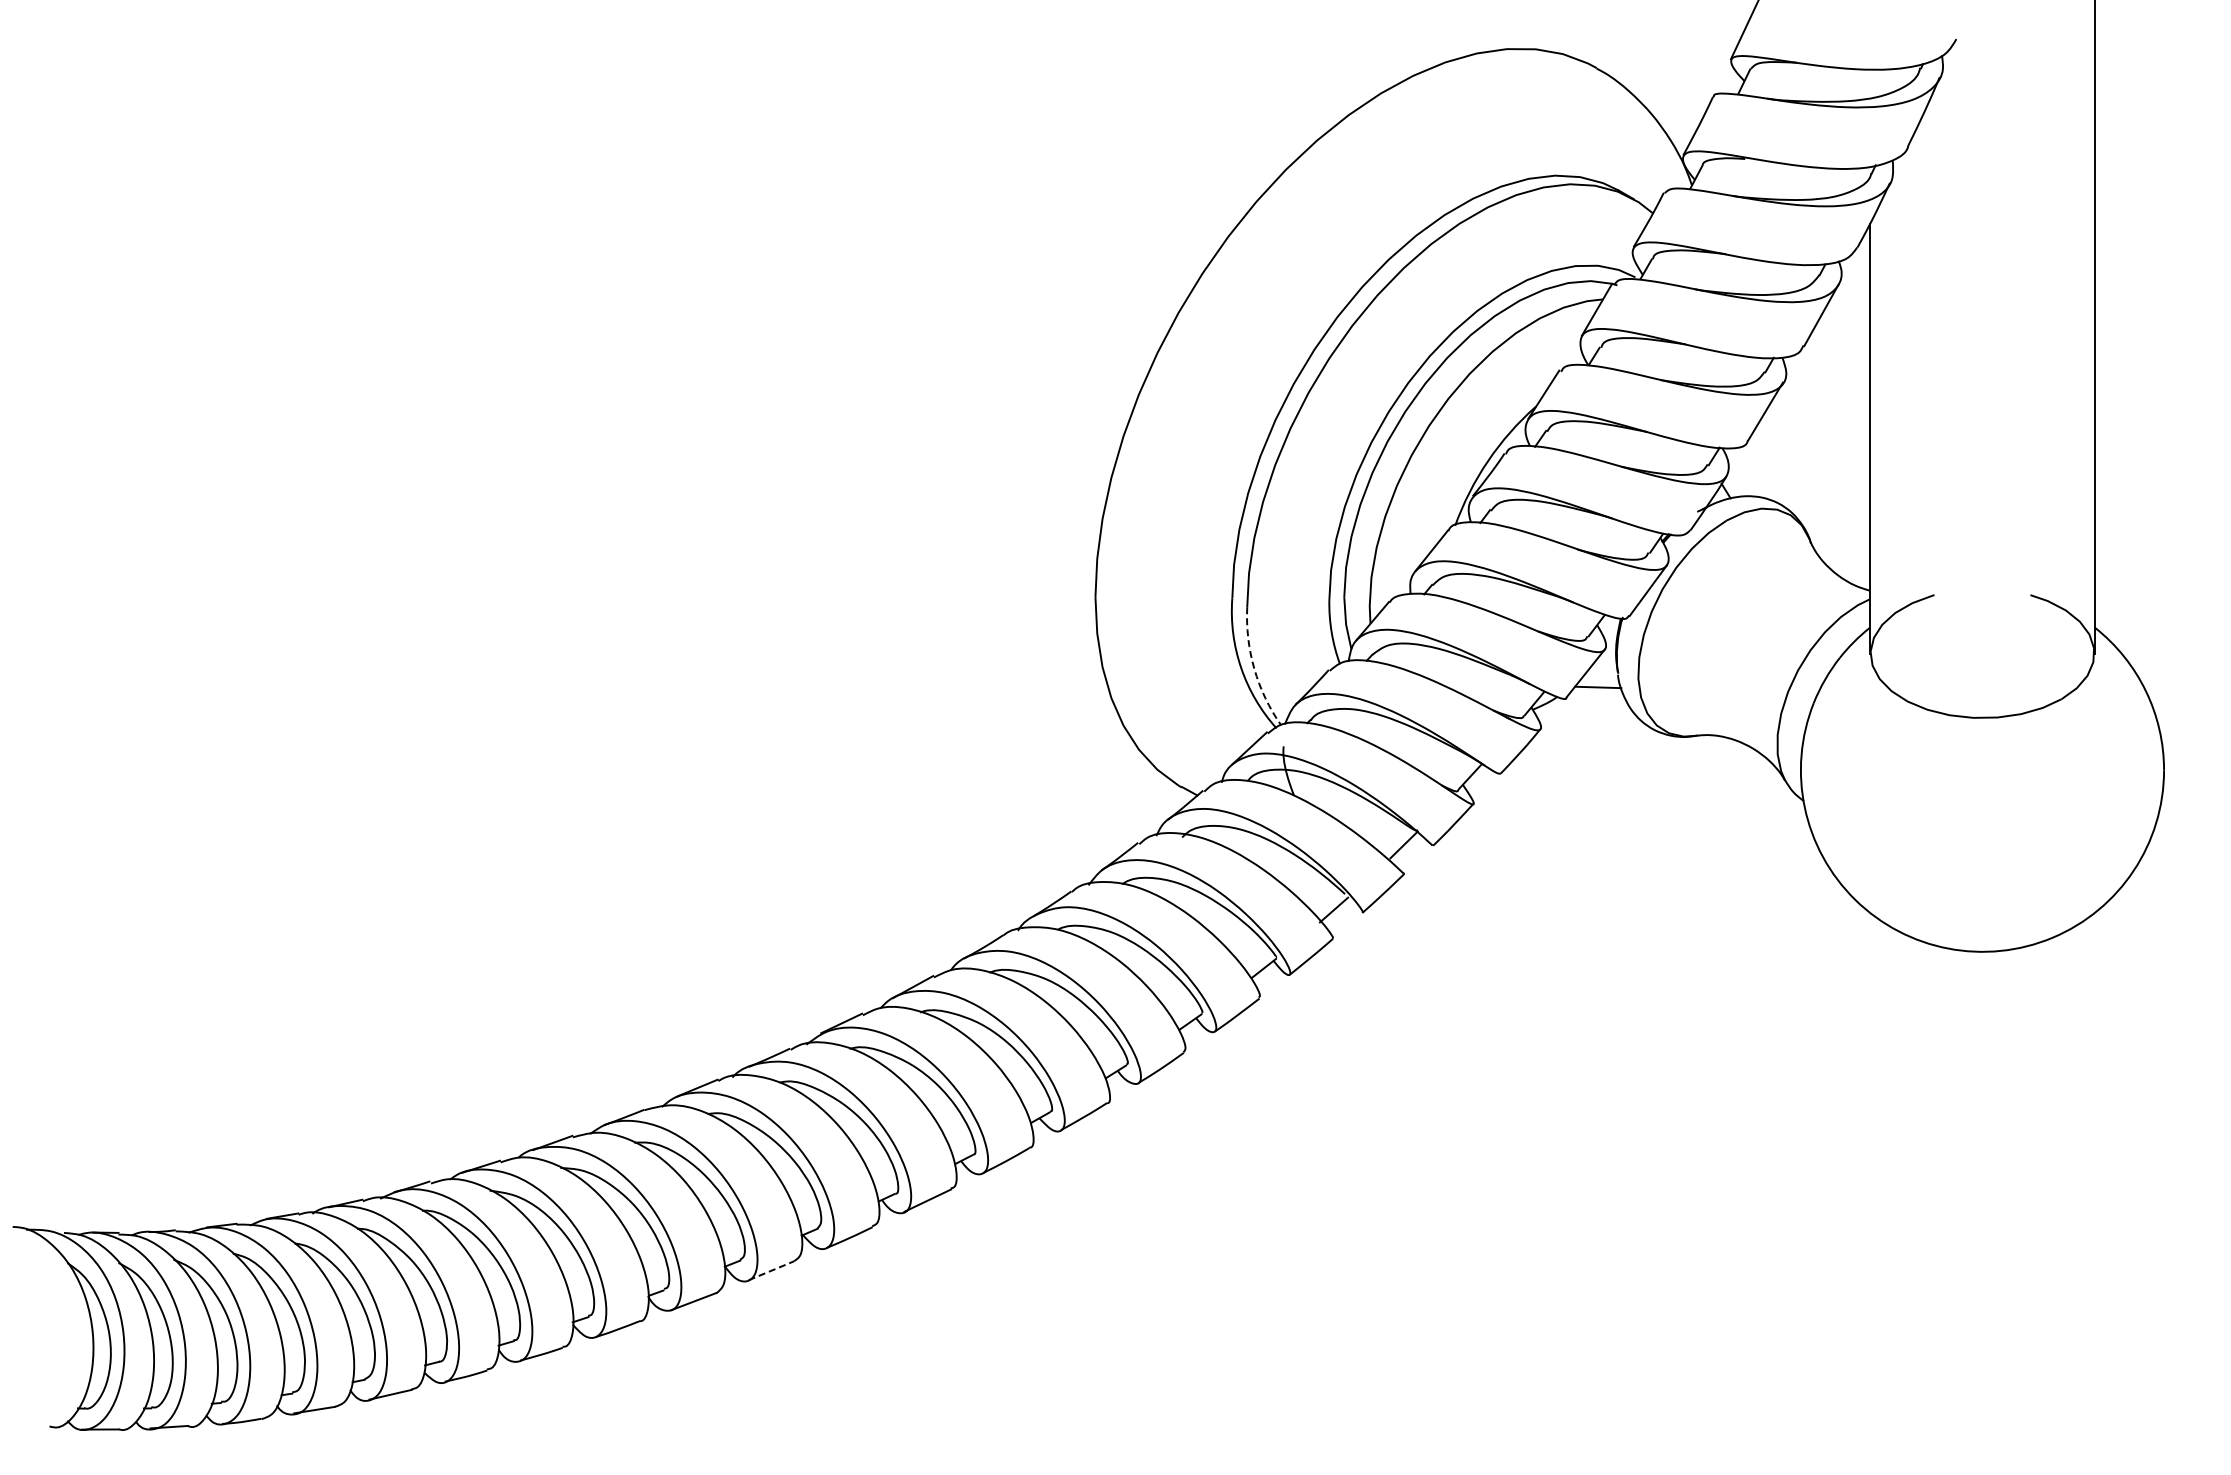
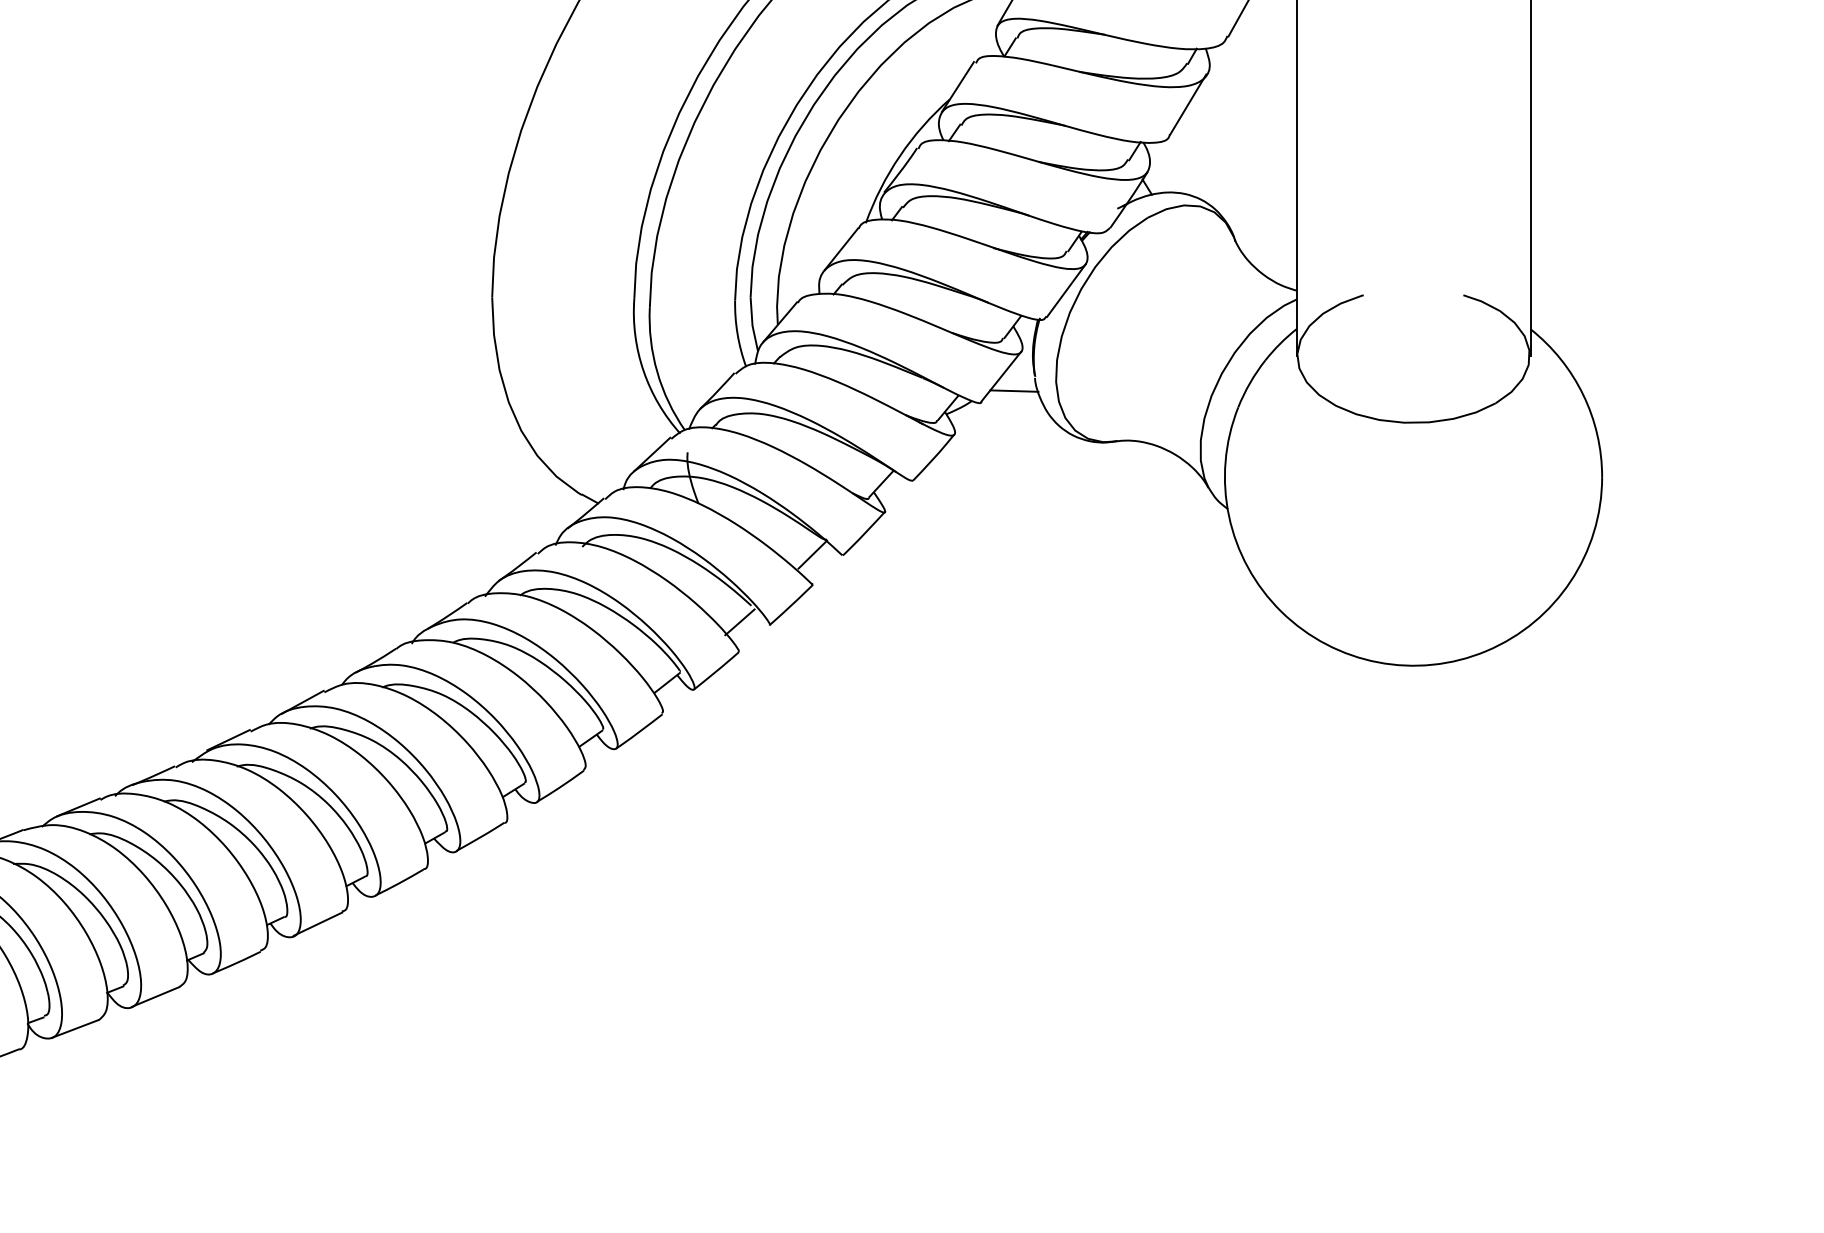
arc: (1254, 669) -> (657, 372), dashed -> solid
line: (771, 1270) -> (155, 996), dashed -> solid

